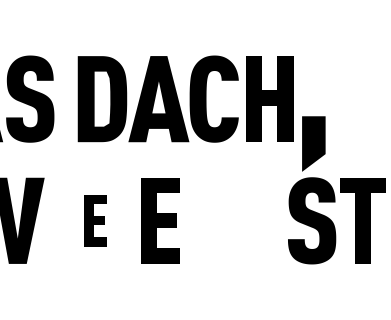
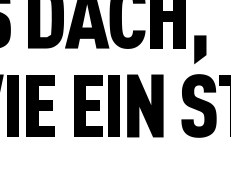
part: (313, 143) -> (200, 49), size x0.71
fill: (56, 220) -> (12, 105), added
part: (95, 220) -> (40, 105), size x1.67
fill: (195, 220) -> (113, 105), added
fill: (238, 220) -> (145, 105), added

